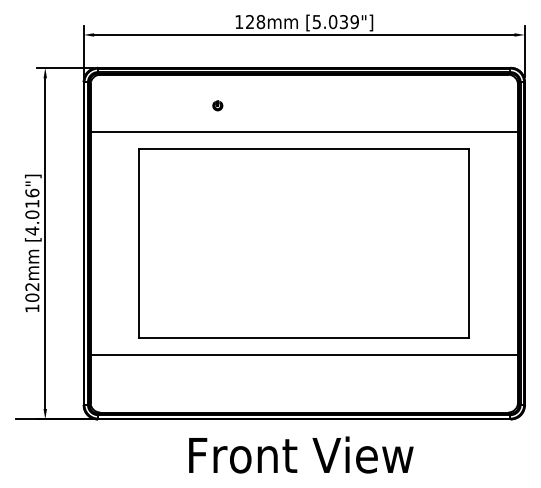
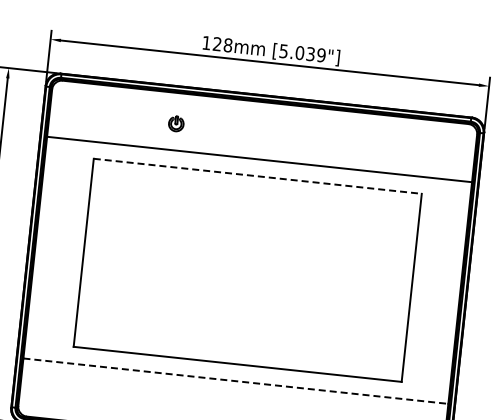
part: (217, 105) -> (176, 123), size x1.6
line: (304, 149) -> (257, 176), solid -> dashed
line: (304, 355) -> (236, 381), solid -> dashed

